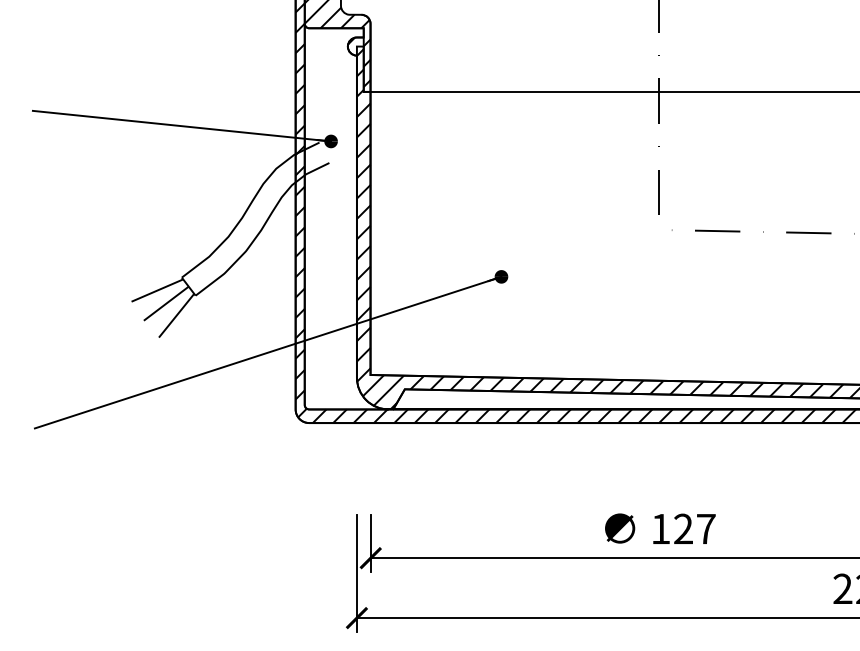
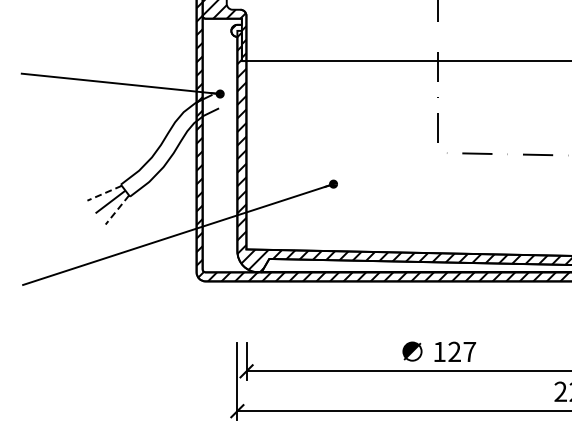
line: (157, 290) -> (104, 193), solid -> dashed
line: (176, 316) -> (117, 210), solid -> dashed

